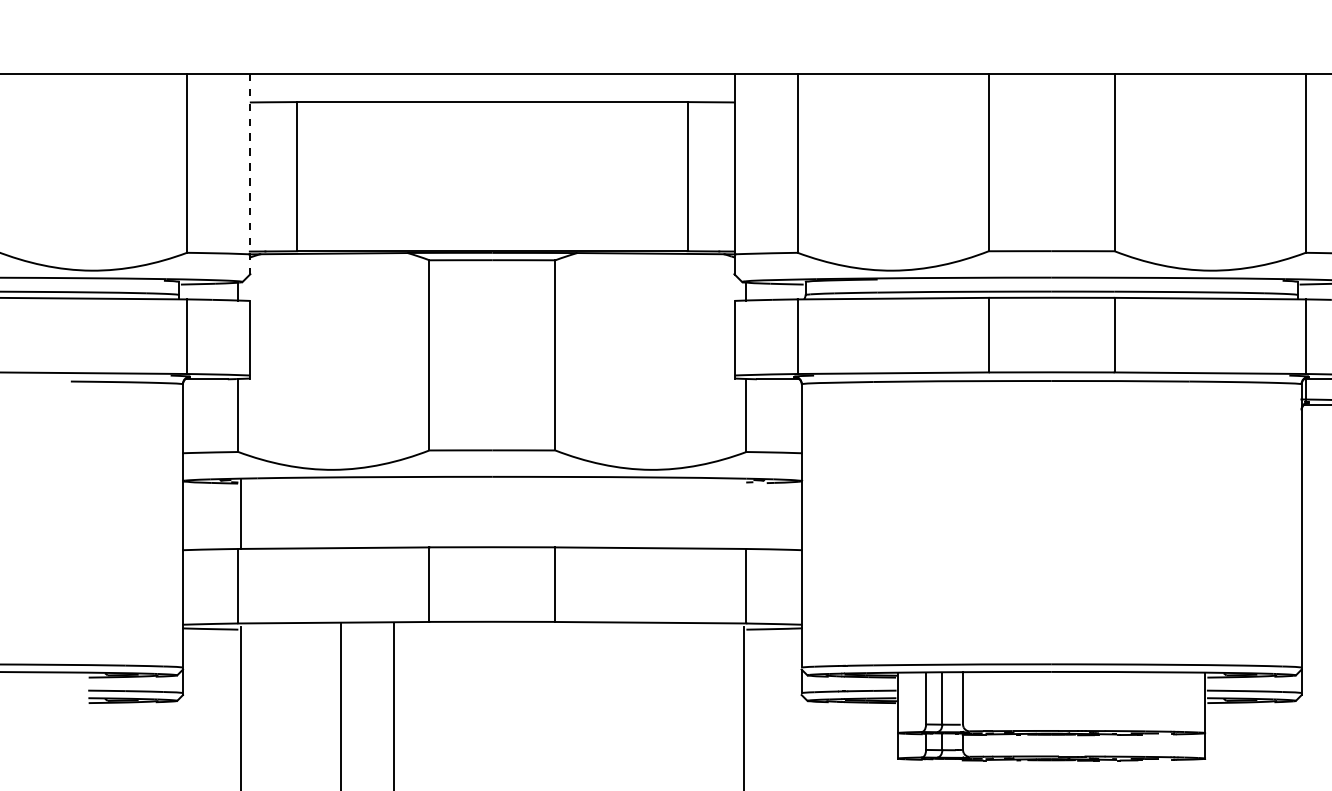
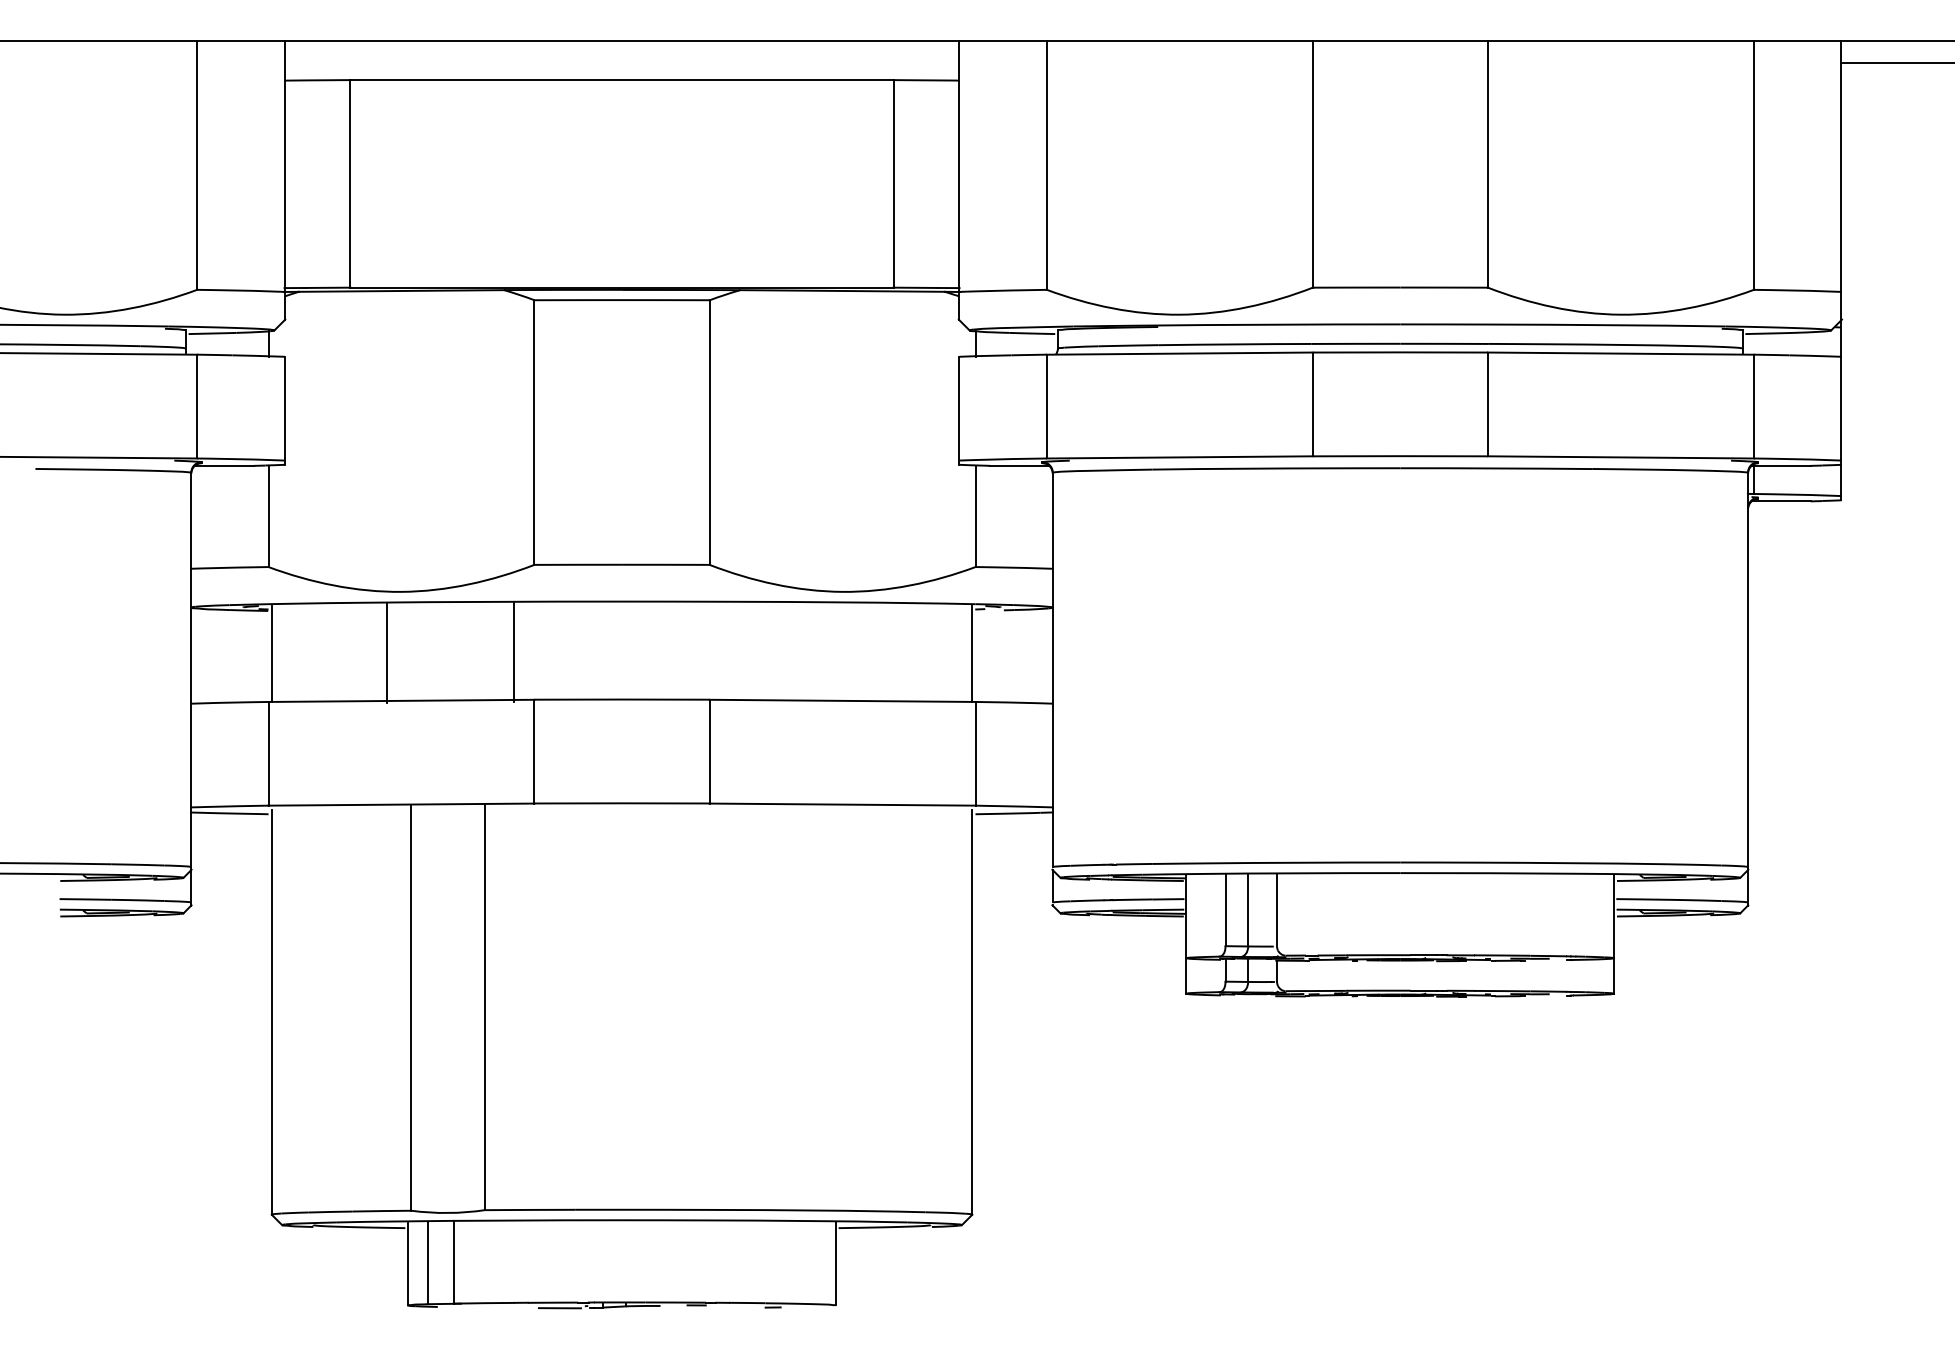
line: (249, 174) -> (284, 180), dashed -> solid
line: (415, 512) -> (514, 651), added
line: (323, 513) -> (387, 652), added
line: (744, 514) -> (972, 653), added

